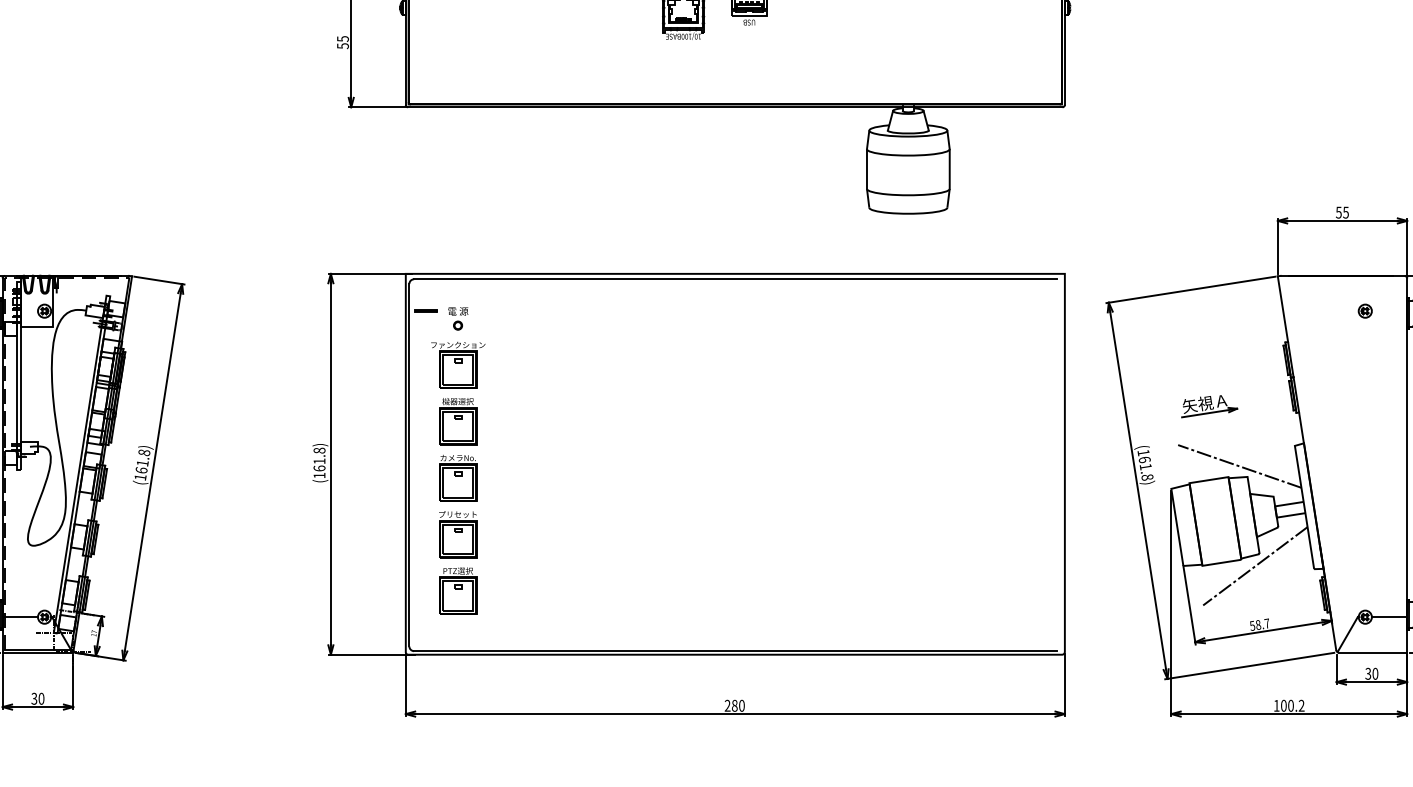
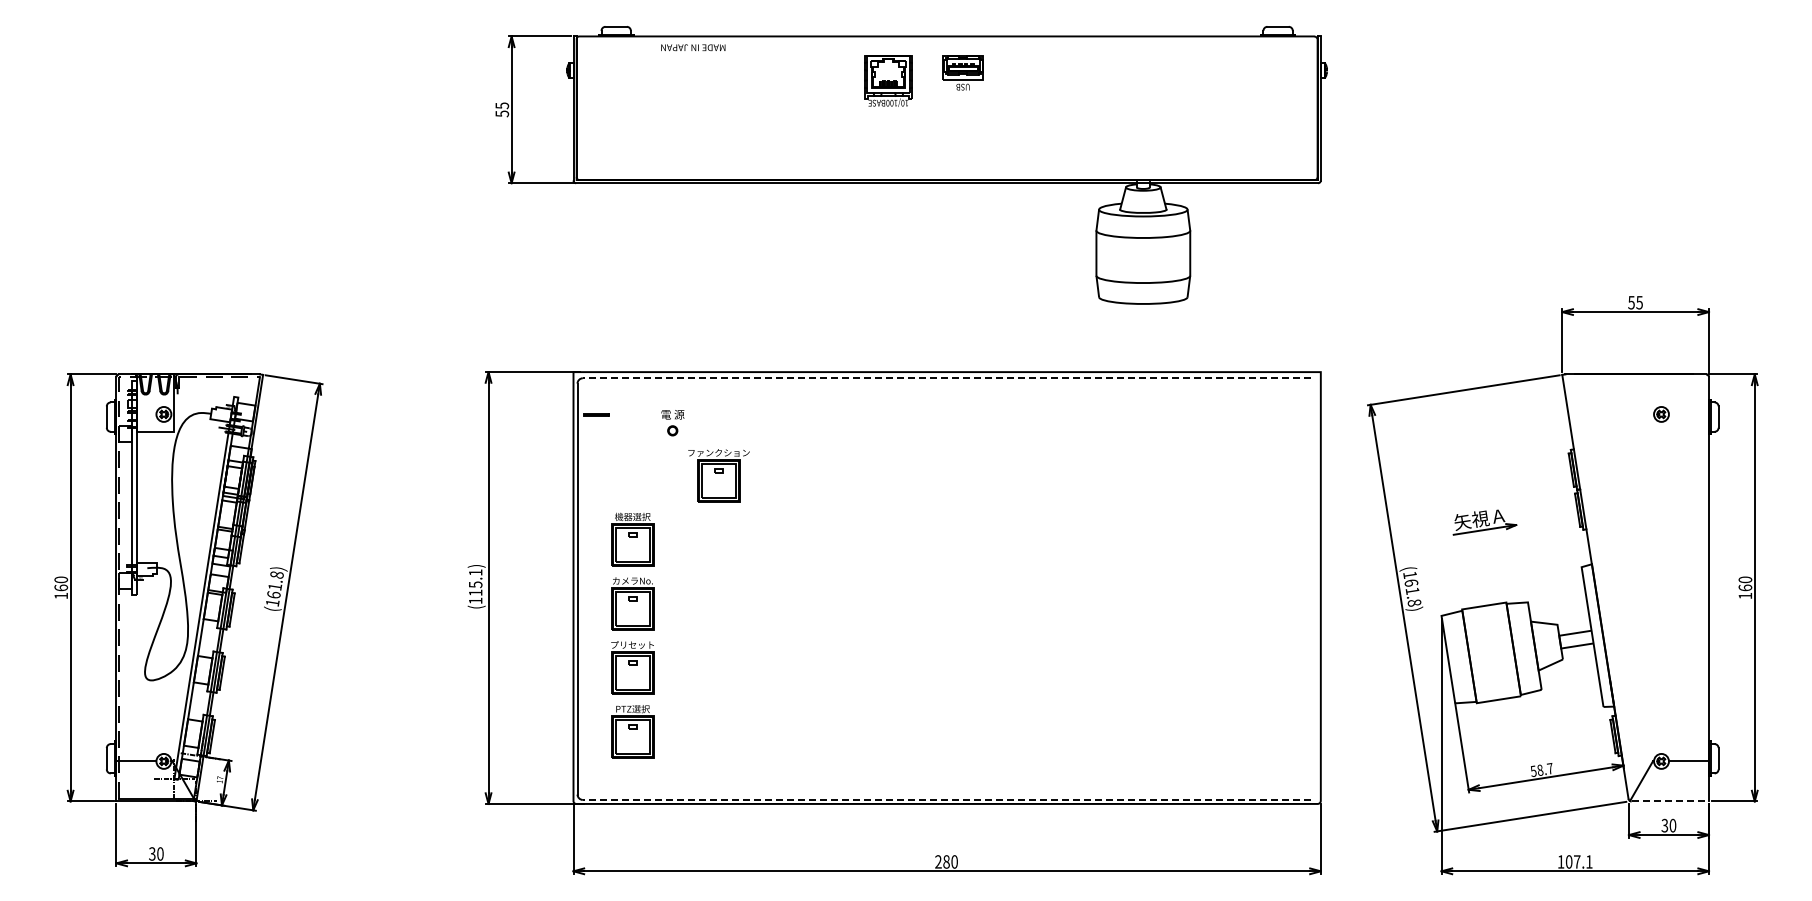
line: (734, 279) -> (946, 378), solid -> dashed
part: (457, 319) -> (672, 423), moved
part: (457, 365) -> (718, 475), moved
text: (319, 459) -> (475, 582), (161.8) -> (115.1)
line: (1240, 466) -> (1519, 590), removed
line: (1255, 566) -> (1536, 703), removed
line: (734, 650) -> (946, 799), solid -> dashed
line: (1373, 652) -> (1670, 801), solid -> dashed
text: (1296, 705) -> (1583, 861), 100.2 -> 107.1

